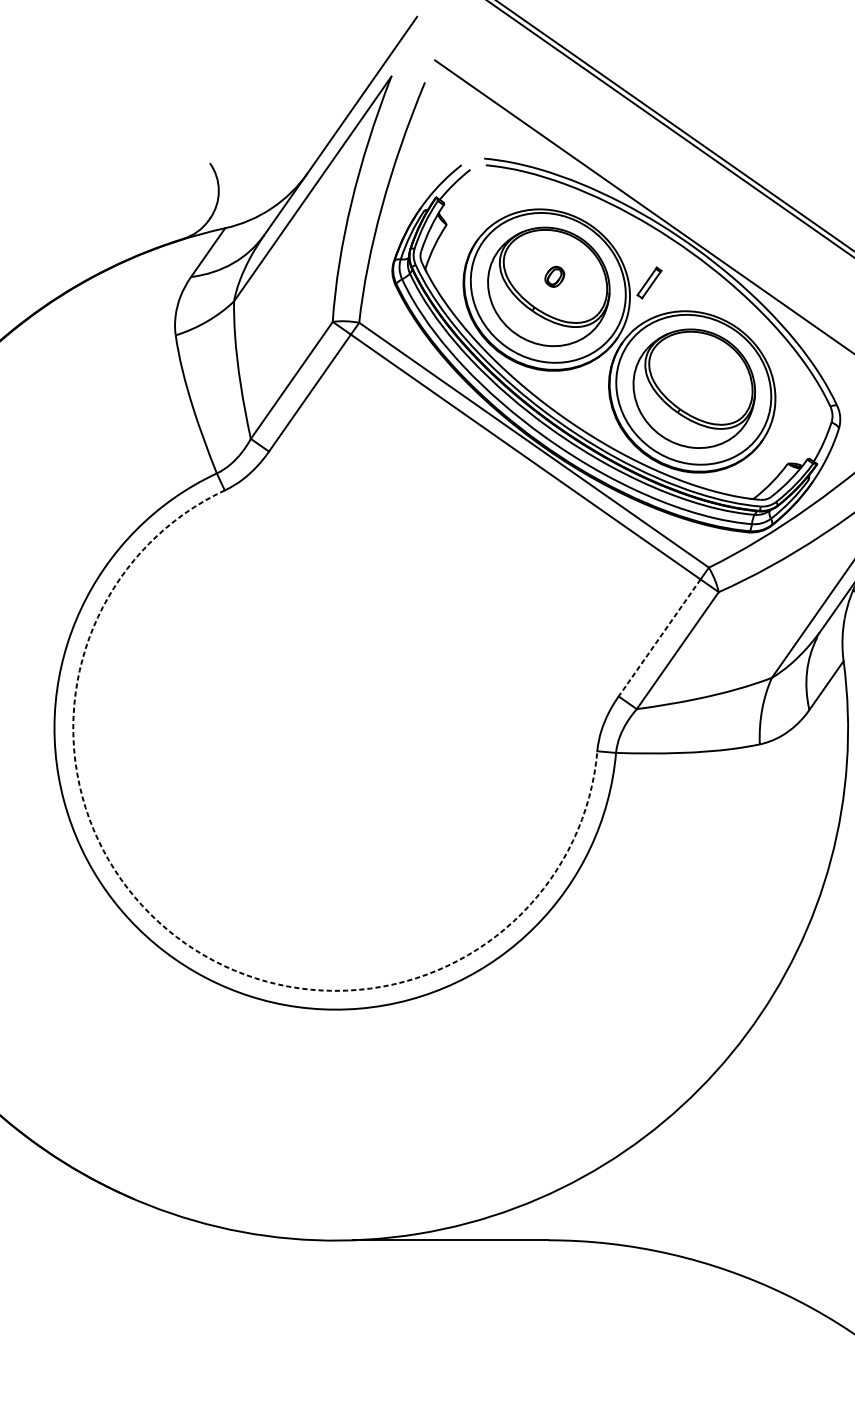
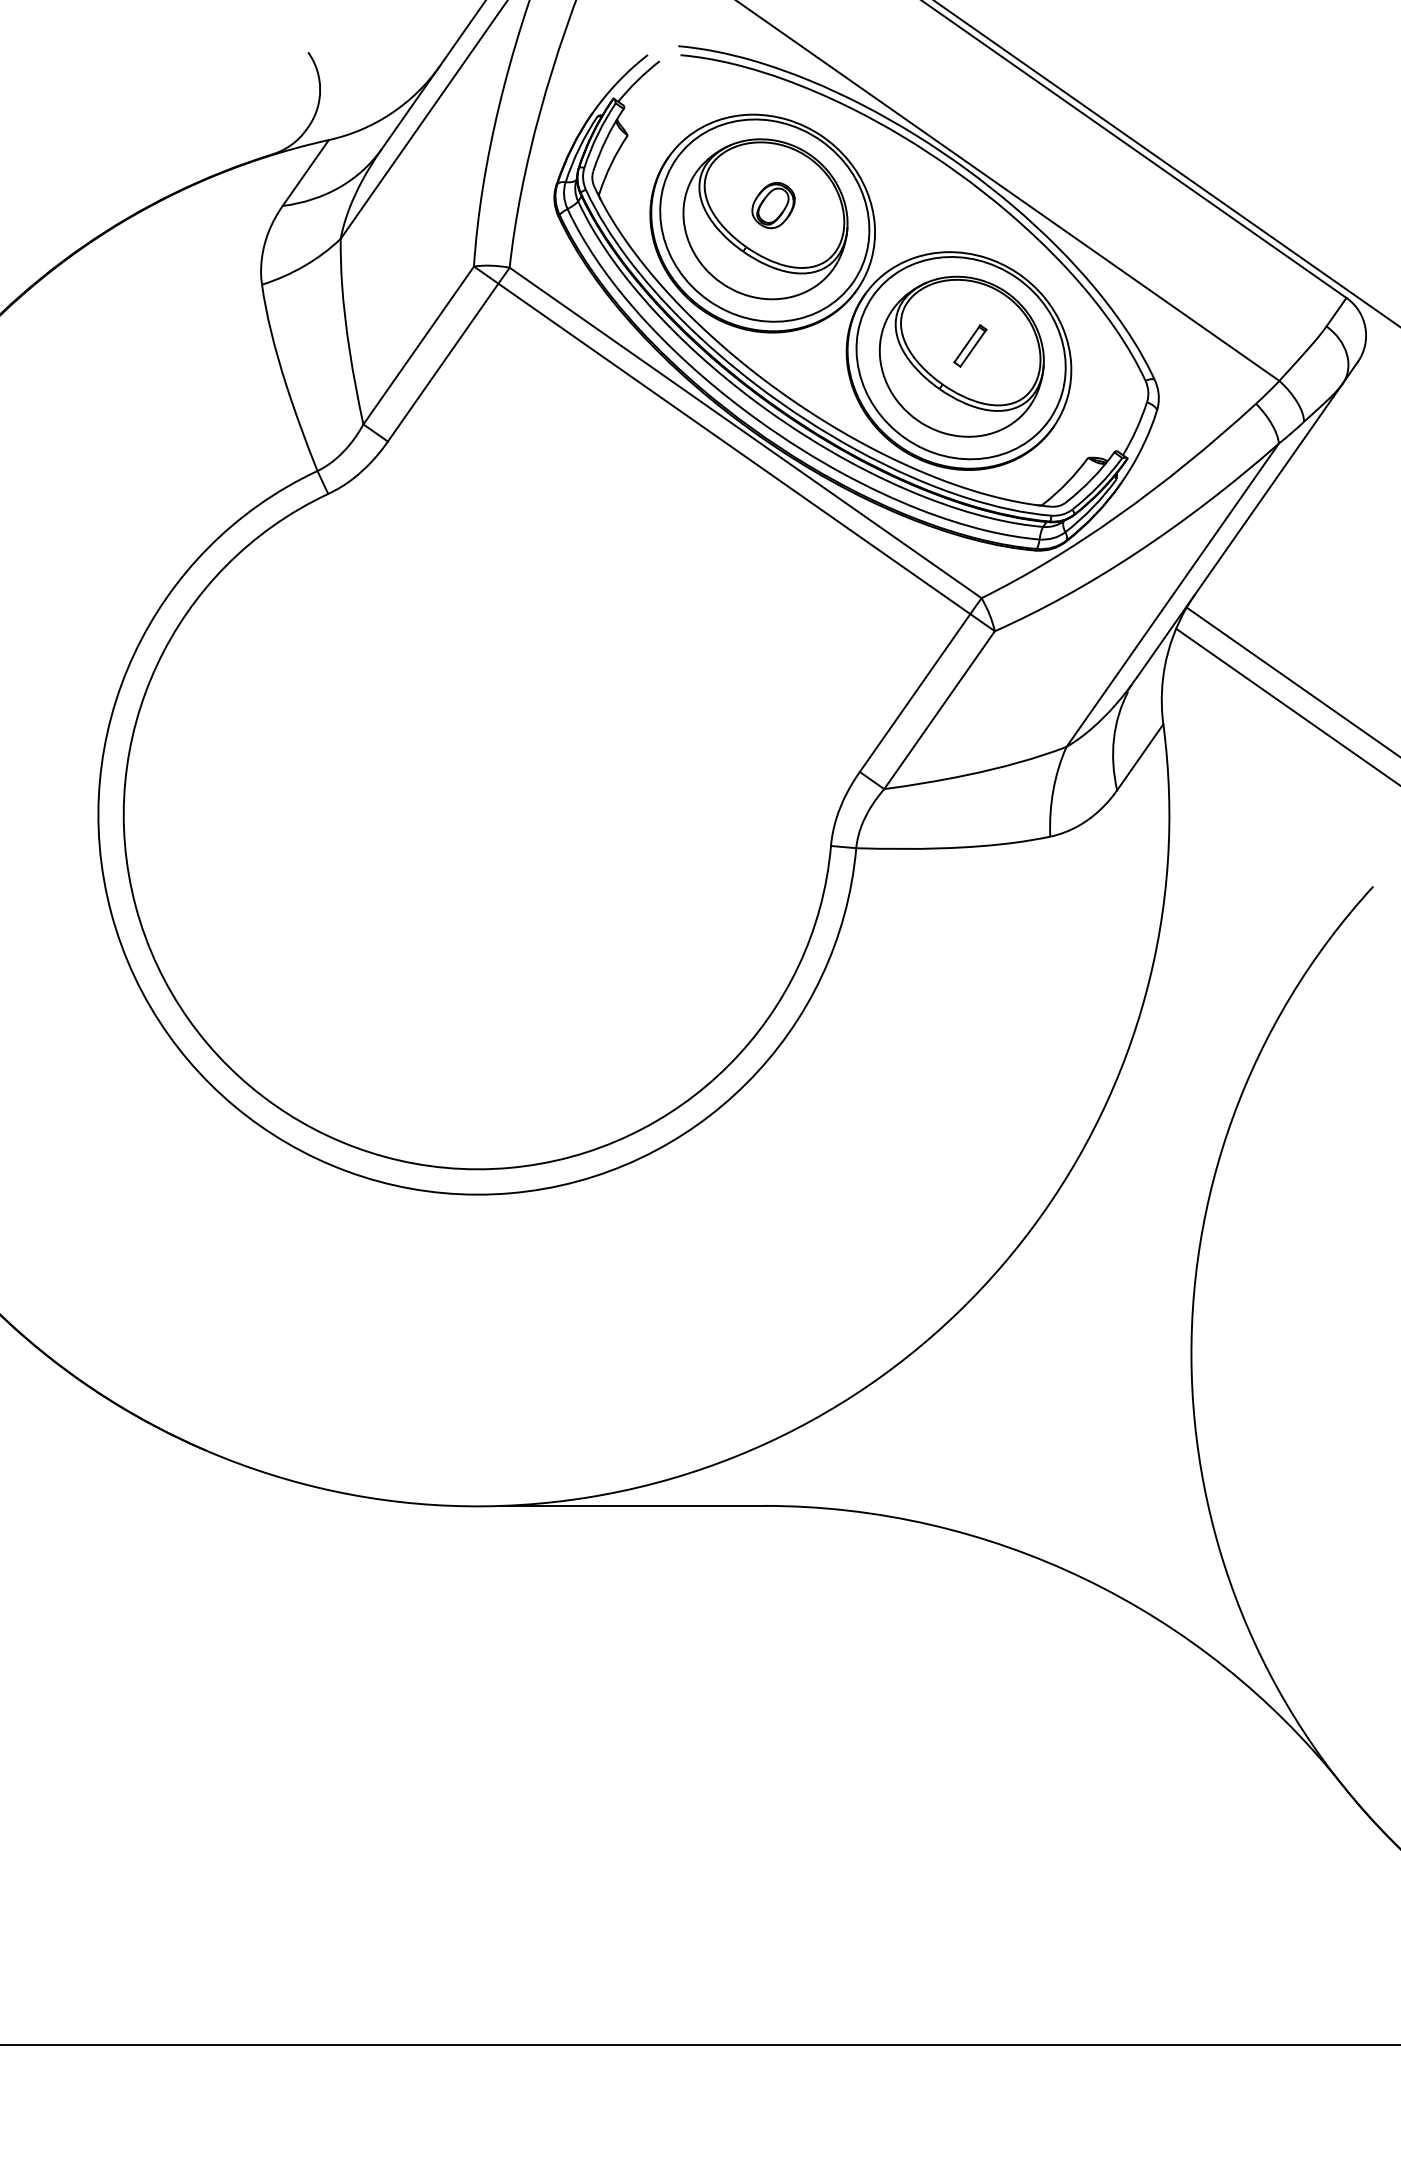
part: (554, 276) -> (773, 205), size x1.67
part: (649, 282) -> (970, 345), moved
line: (659, 638) -> (914, 693), dashed -> solid
arc: (184, 943) -> (274, 1105), dashed -> solid

